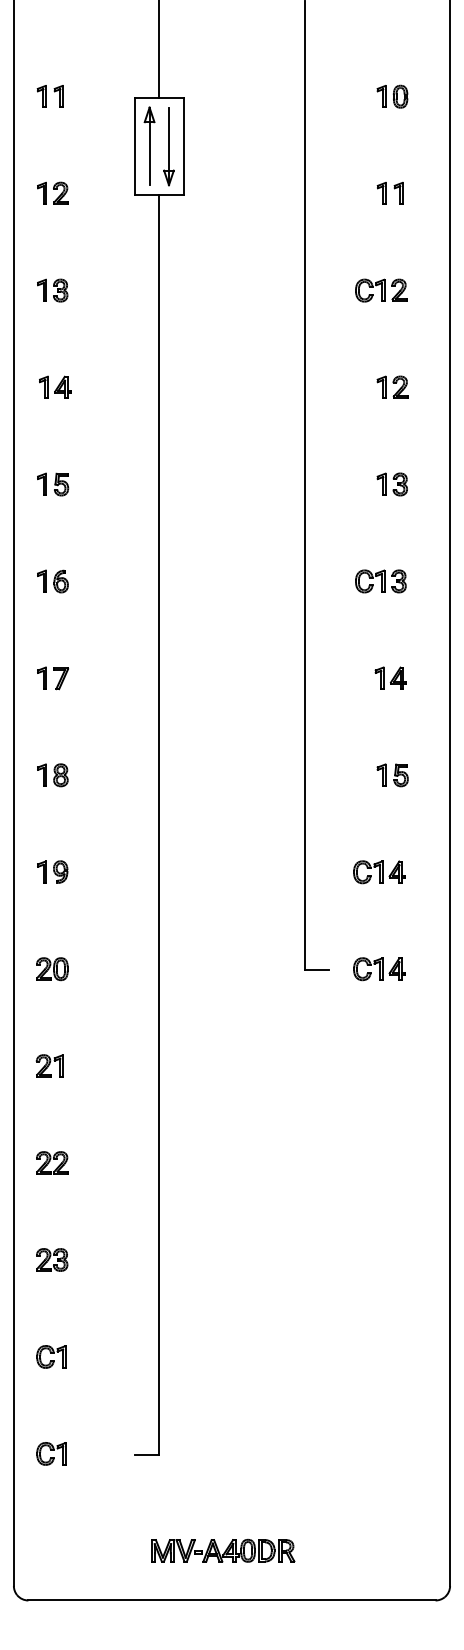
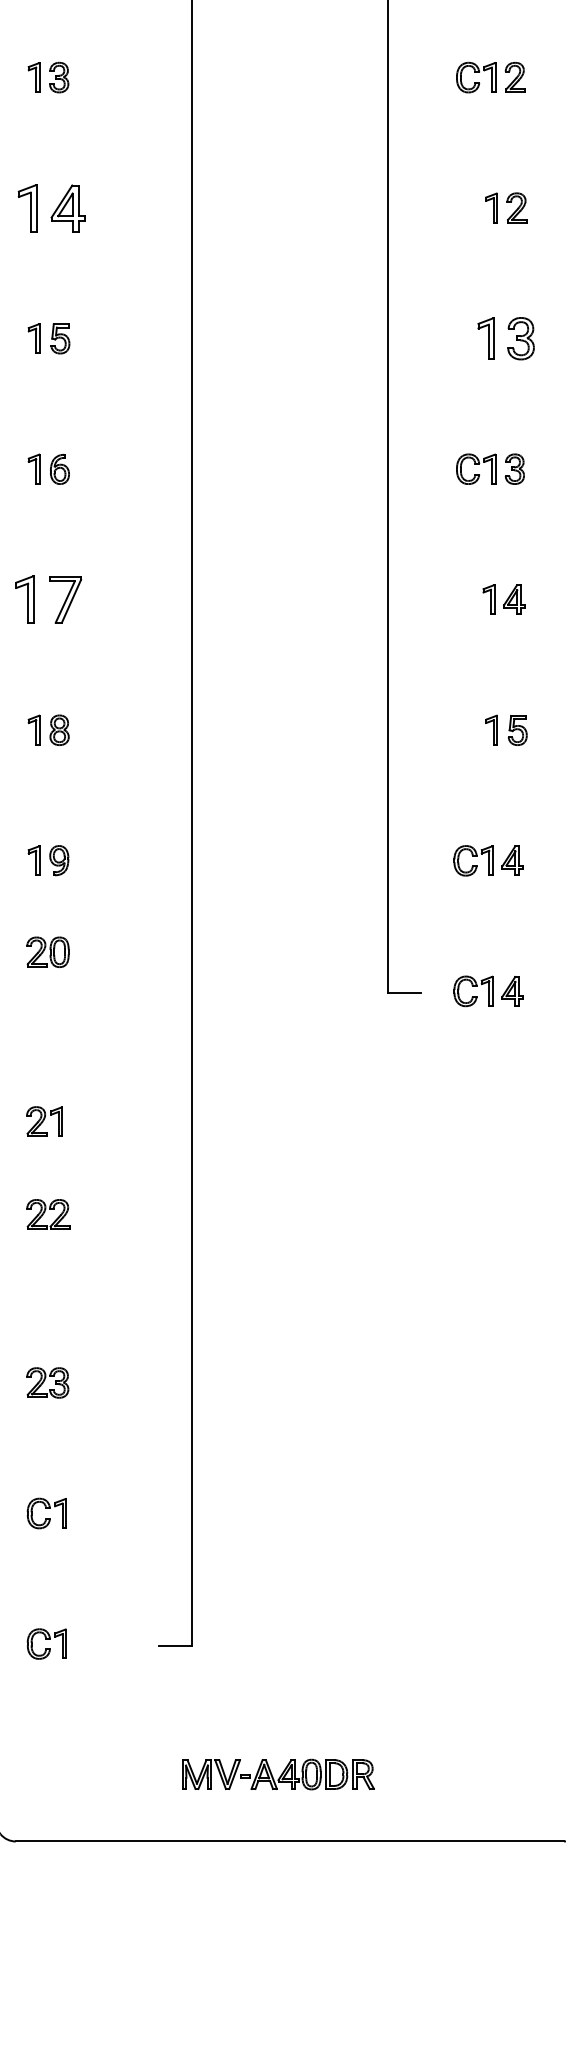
part: (55, 386) -> (52, 206), size x1.6
part: (391, 484) -> (504, 338), size x1.4
part: (53, 678) -> (49, 599), size x1.6
part: (52, 969) -> (48, 952), moved
part: (52, 1162) -> (48, 1213), moved

